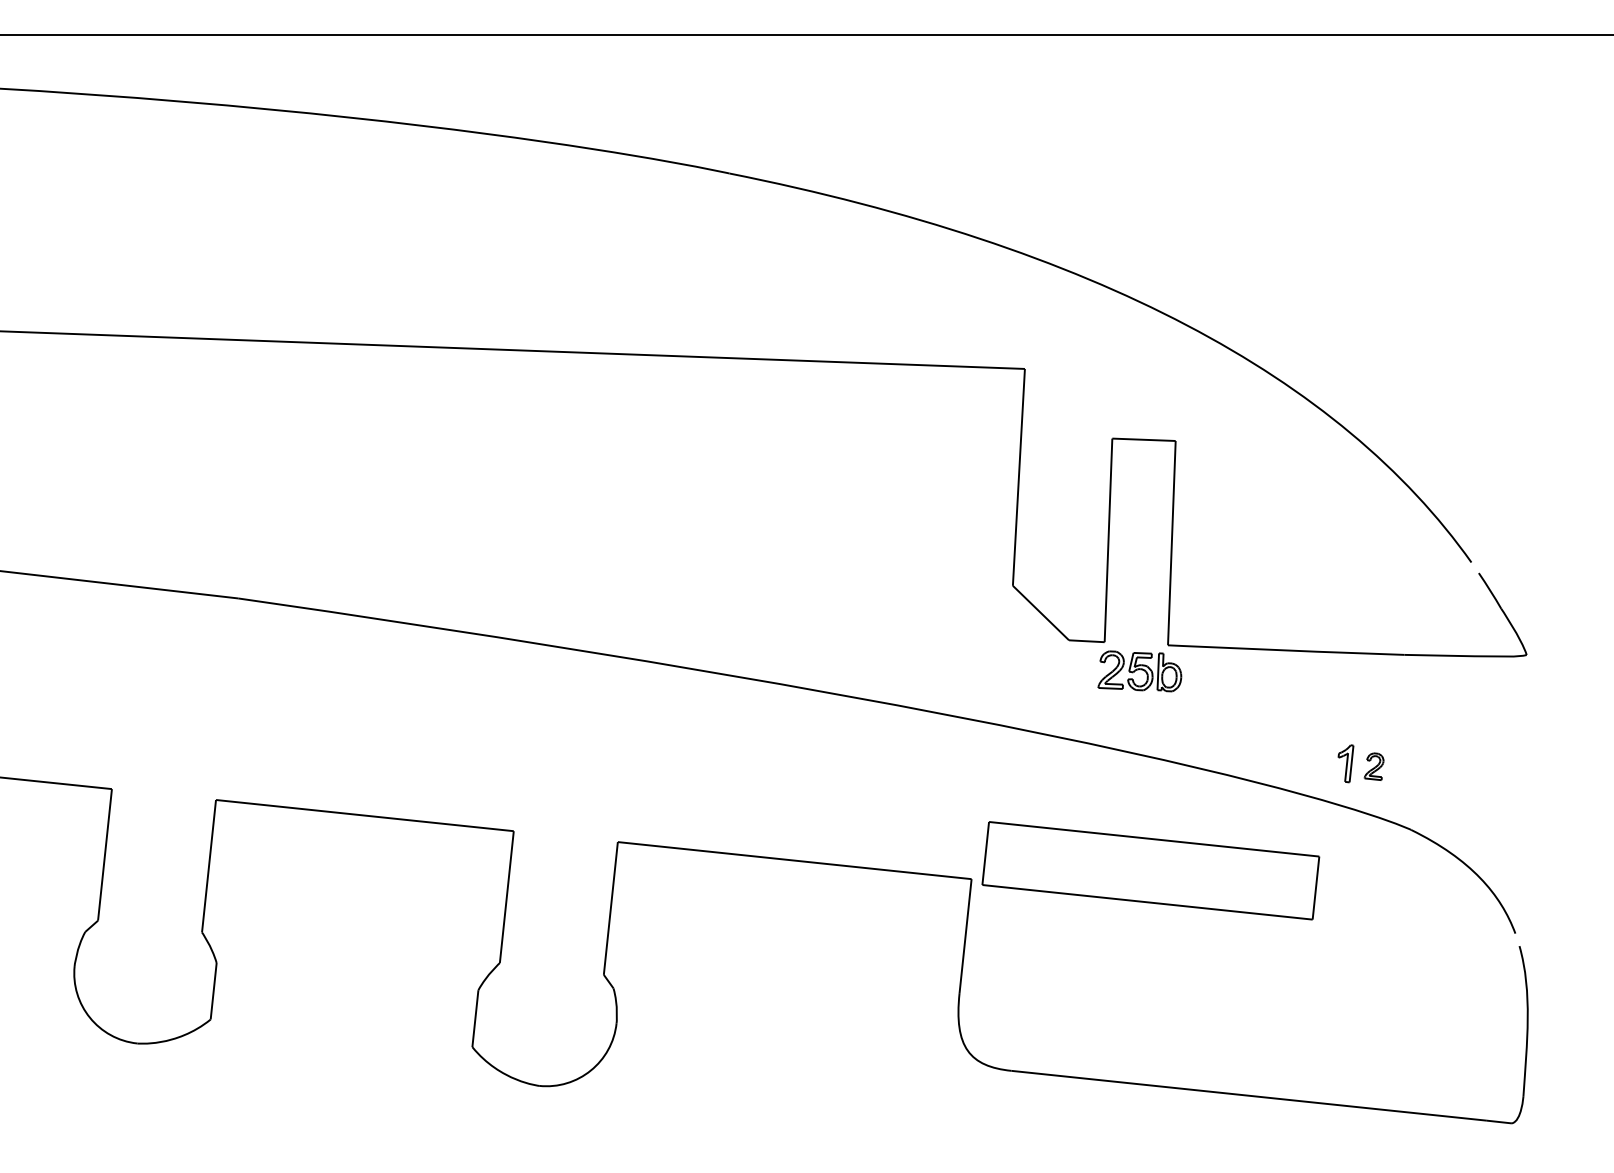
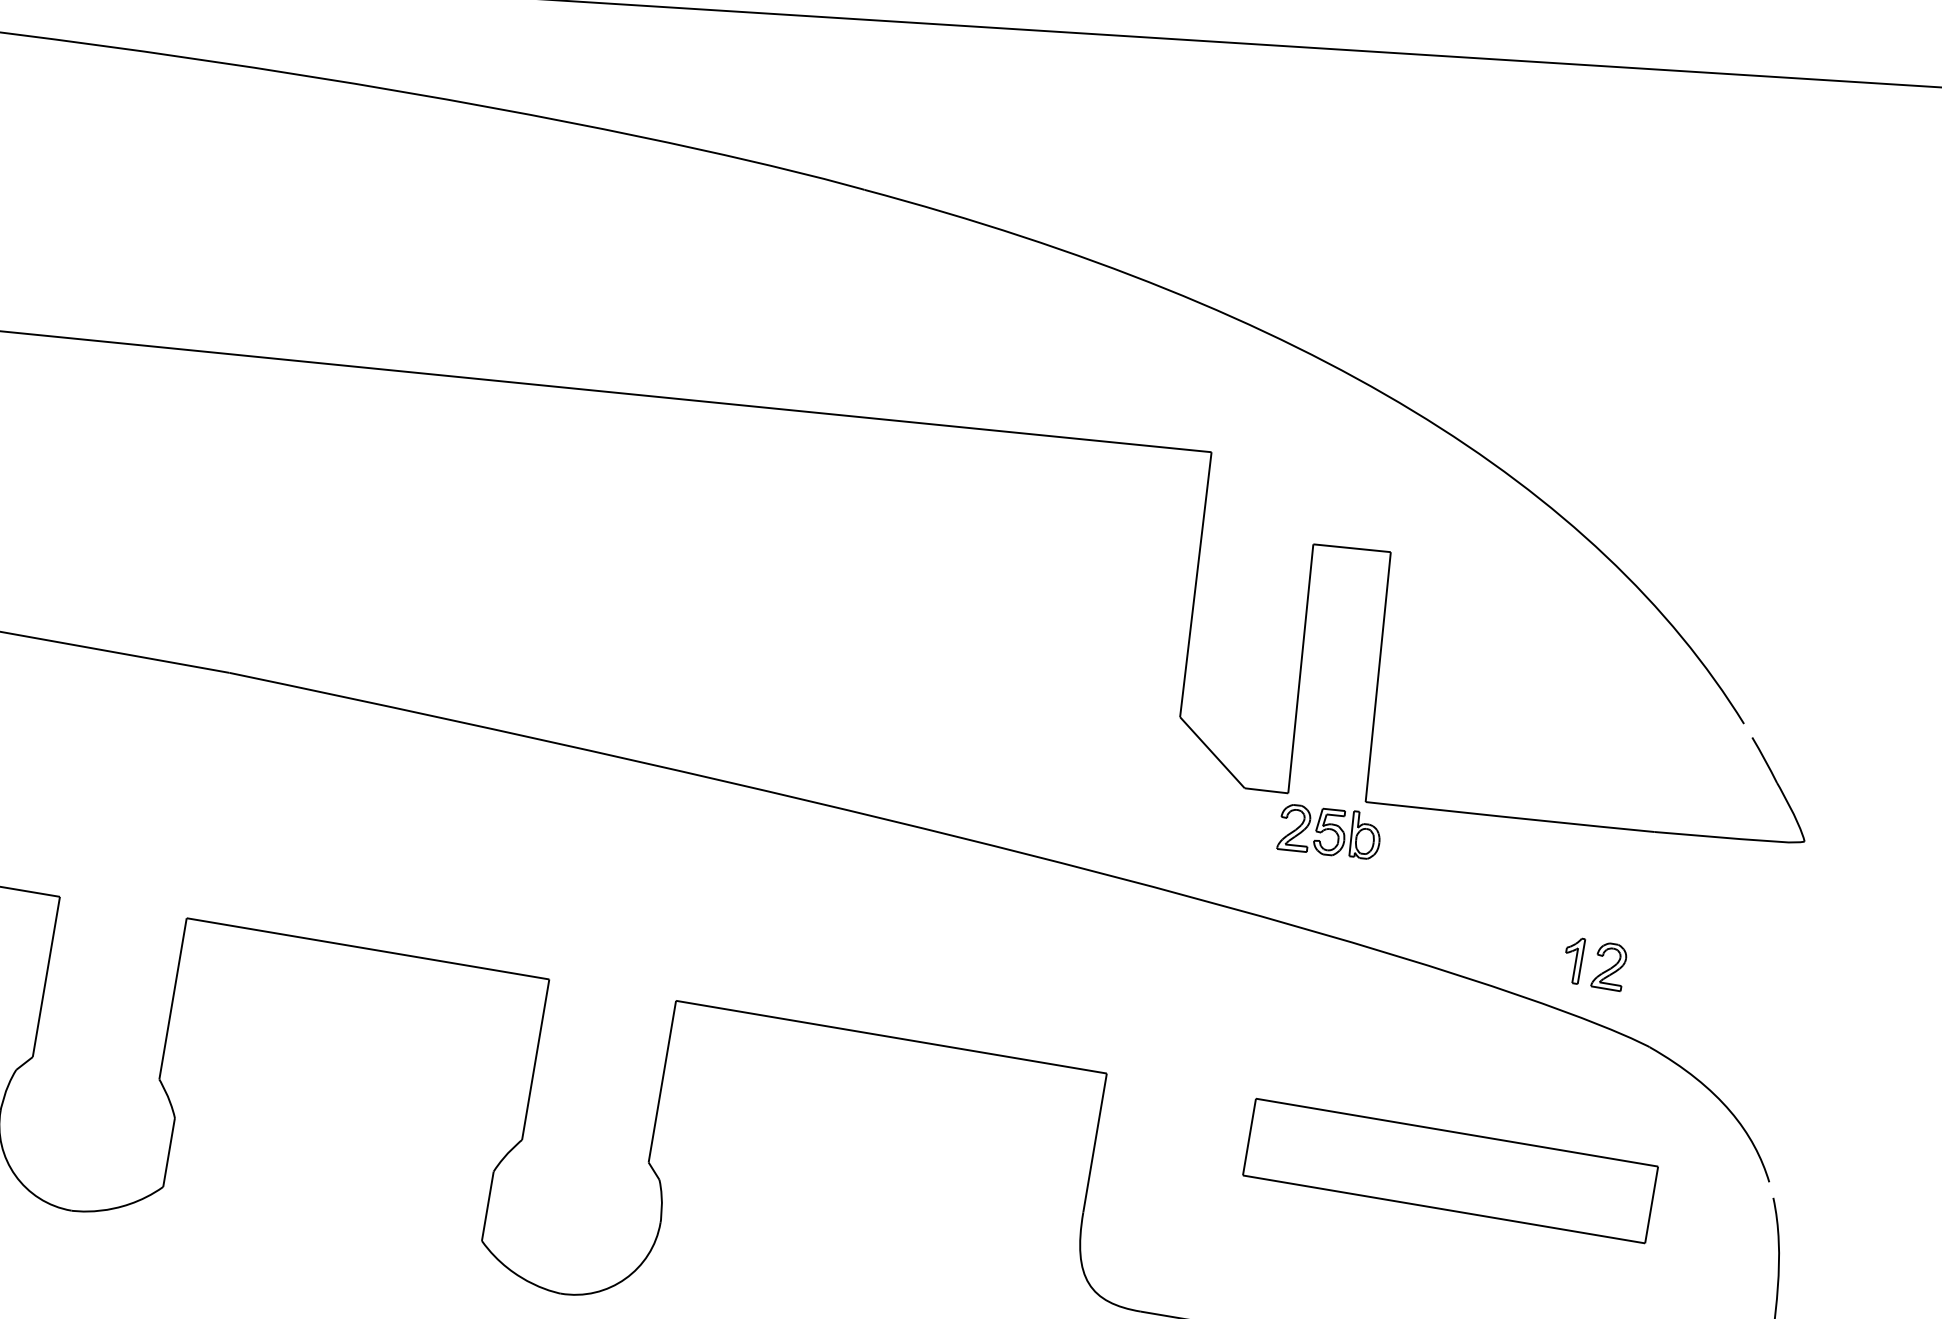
part: (1373, 766) -> (1608, 966), size x1.43
part: (1150, 870) -> (1450, 1170), moved

